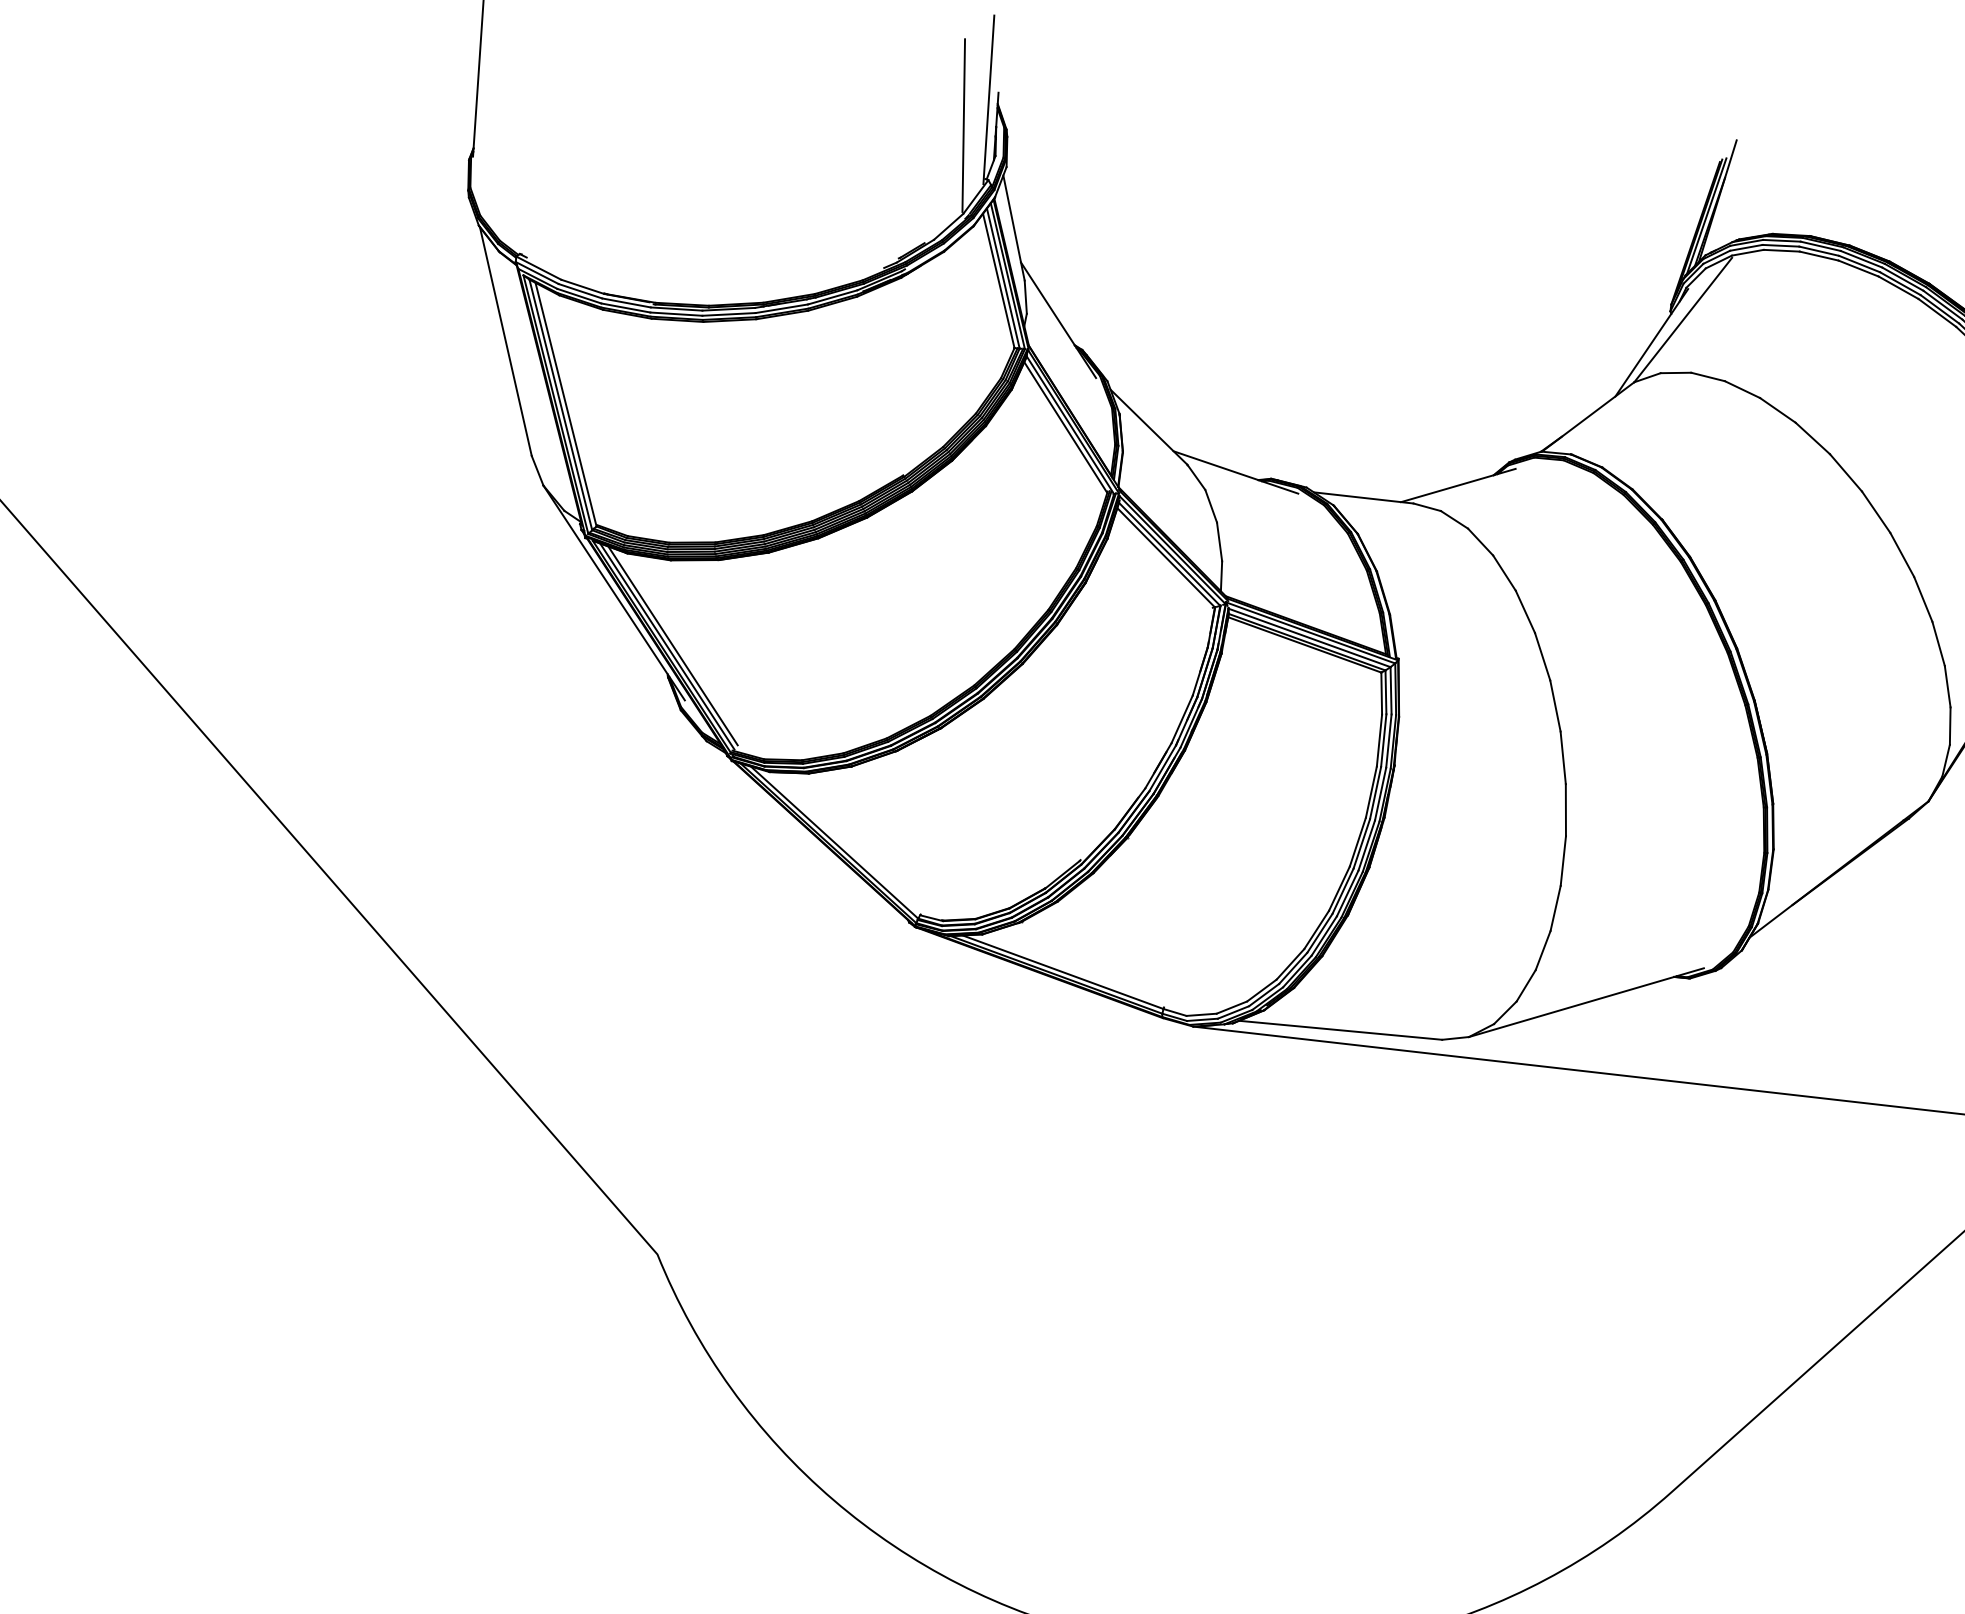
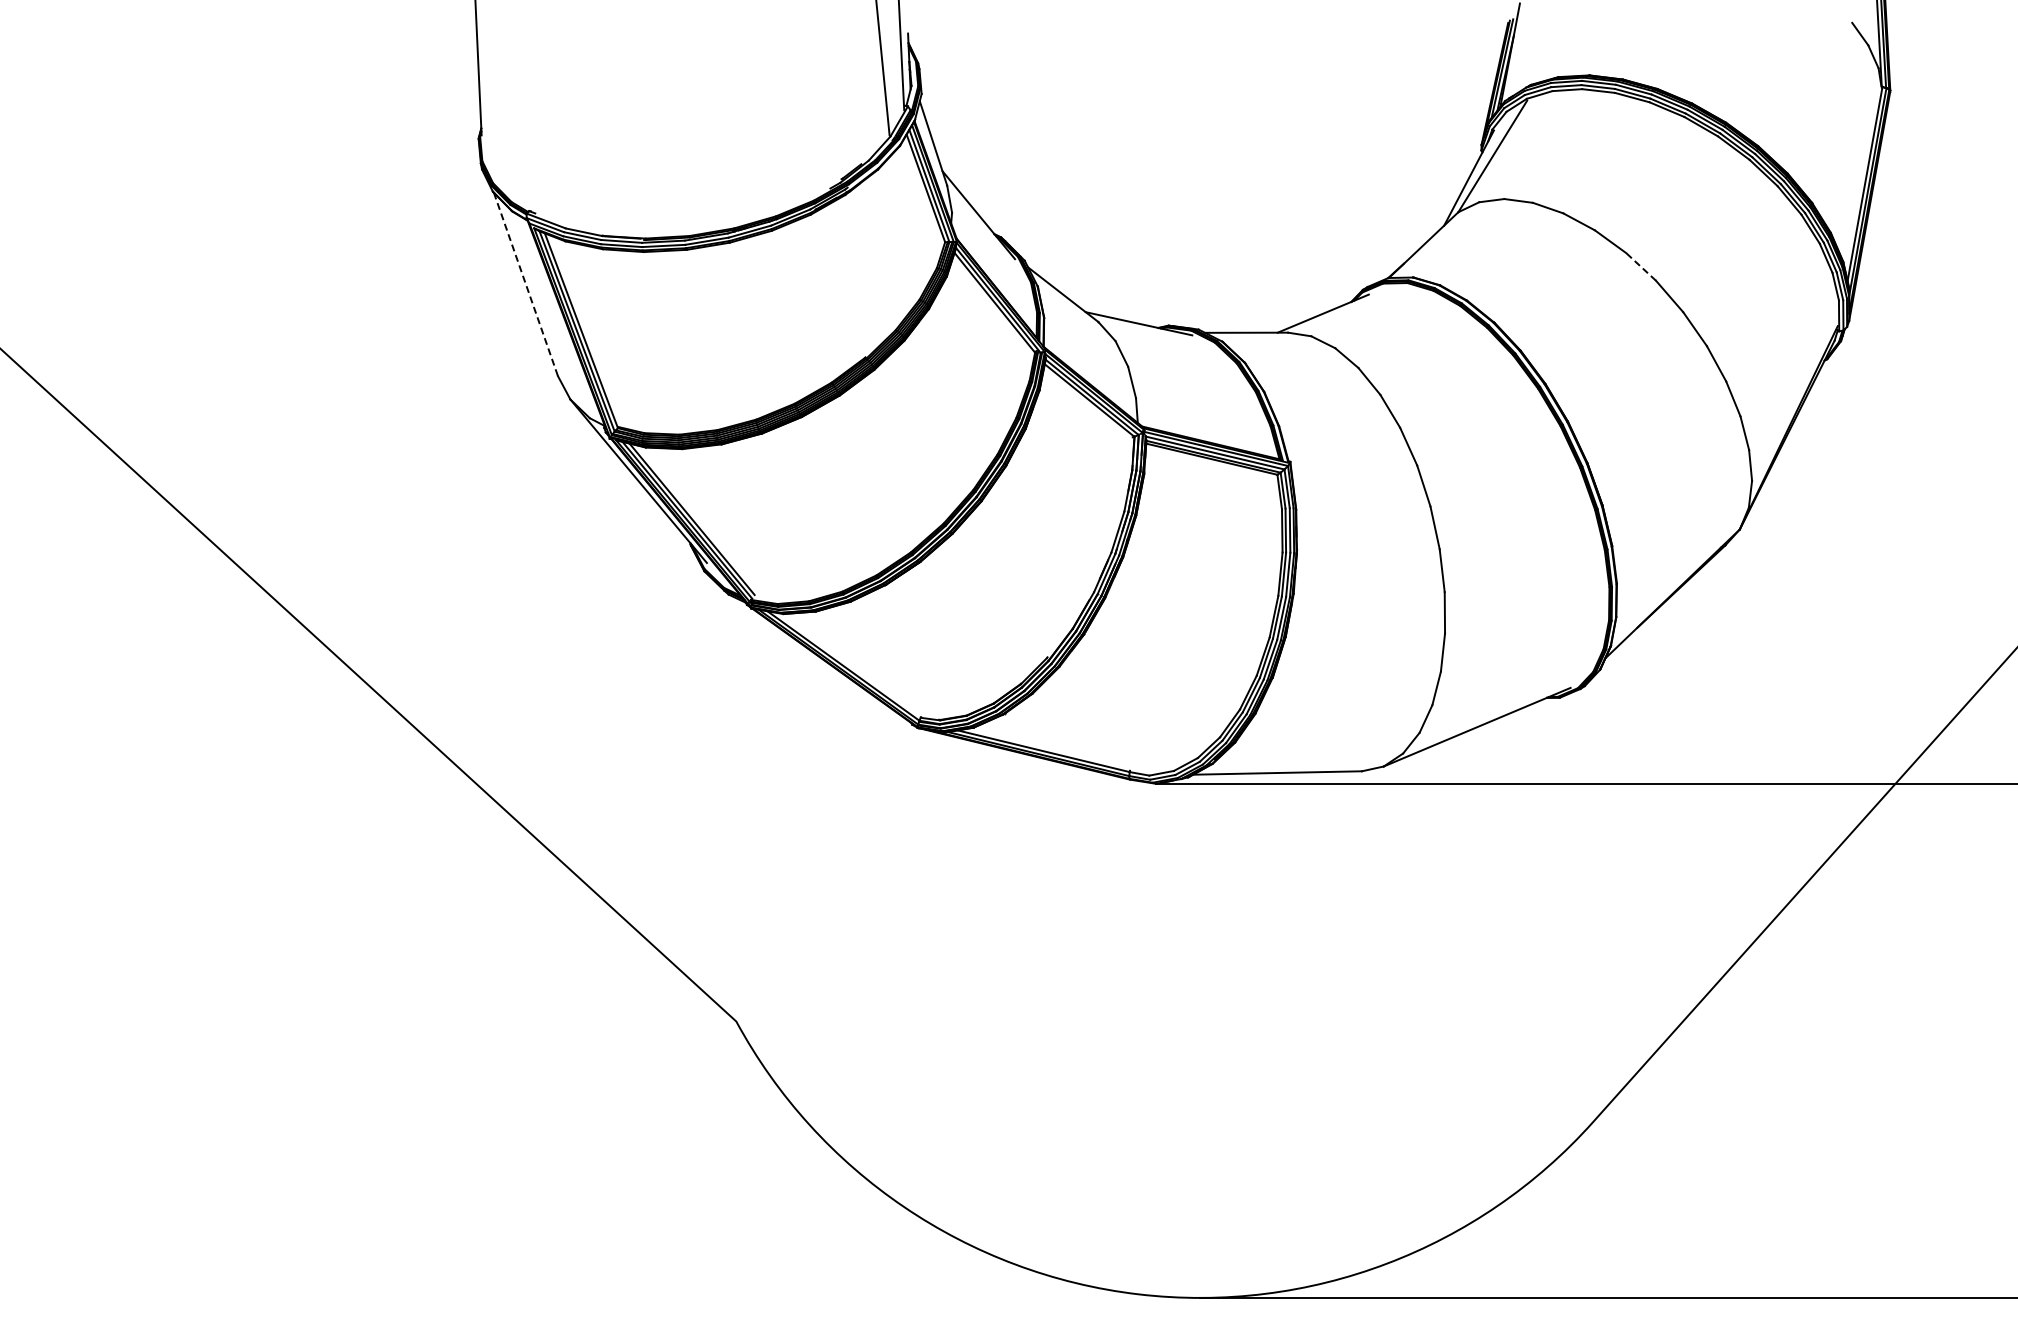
line: (506, 341) -> (526, 284), solid -> dashed
line: (1845, 472) -> (1640, 266), solid -> dashed

